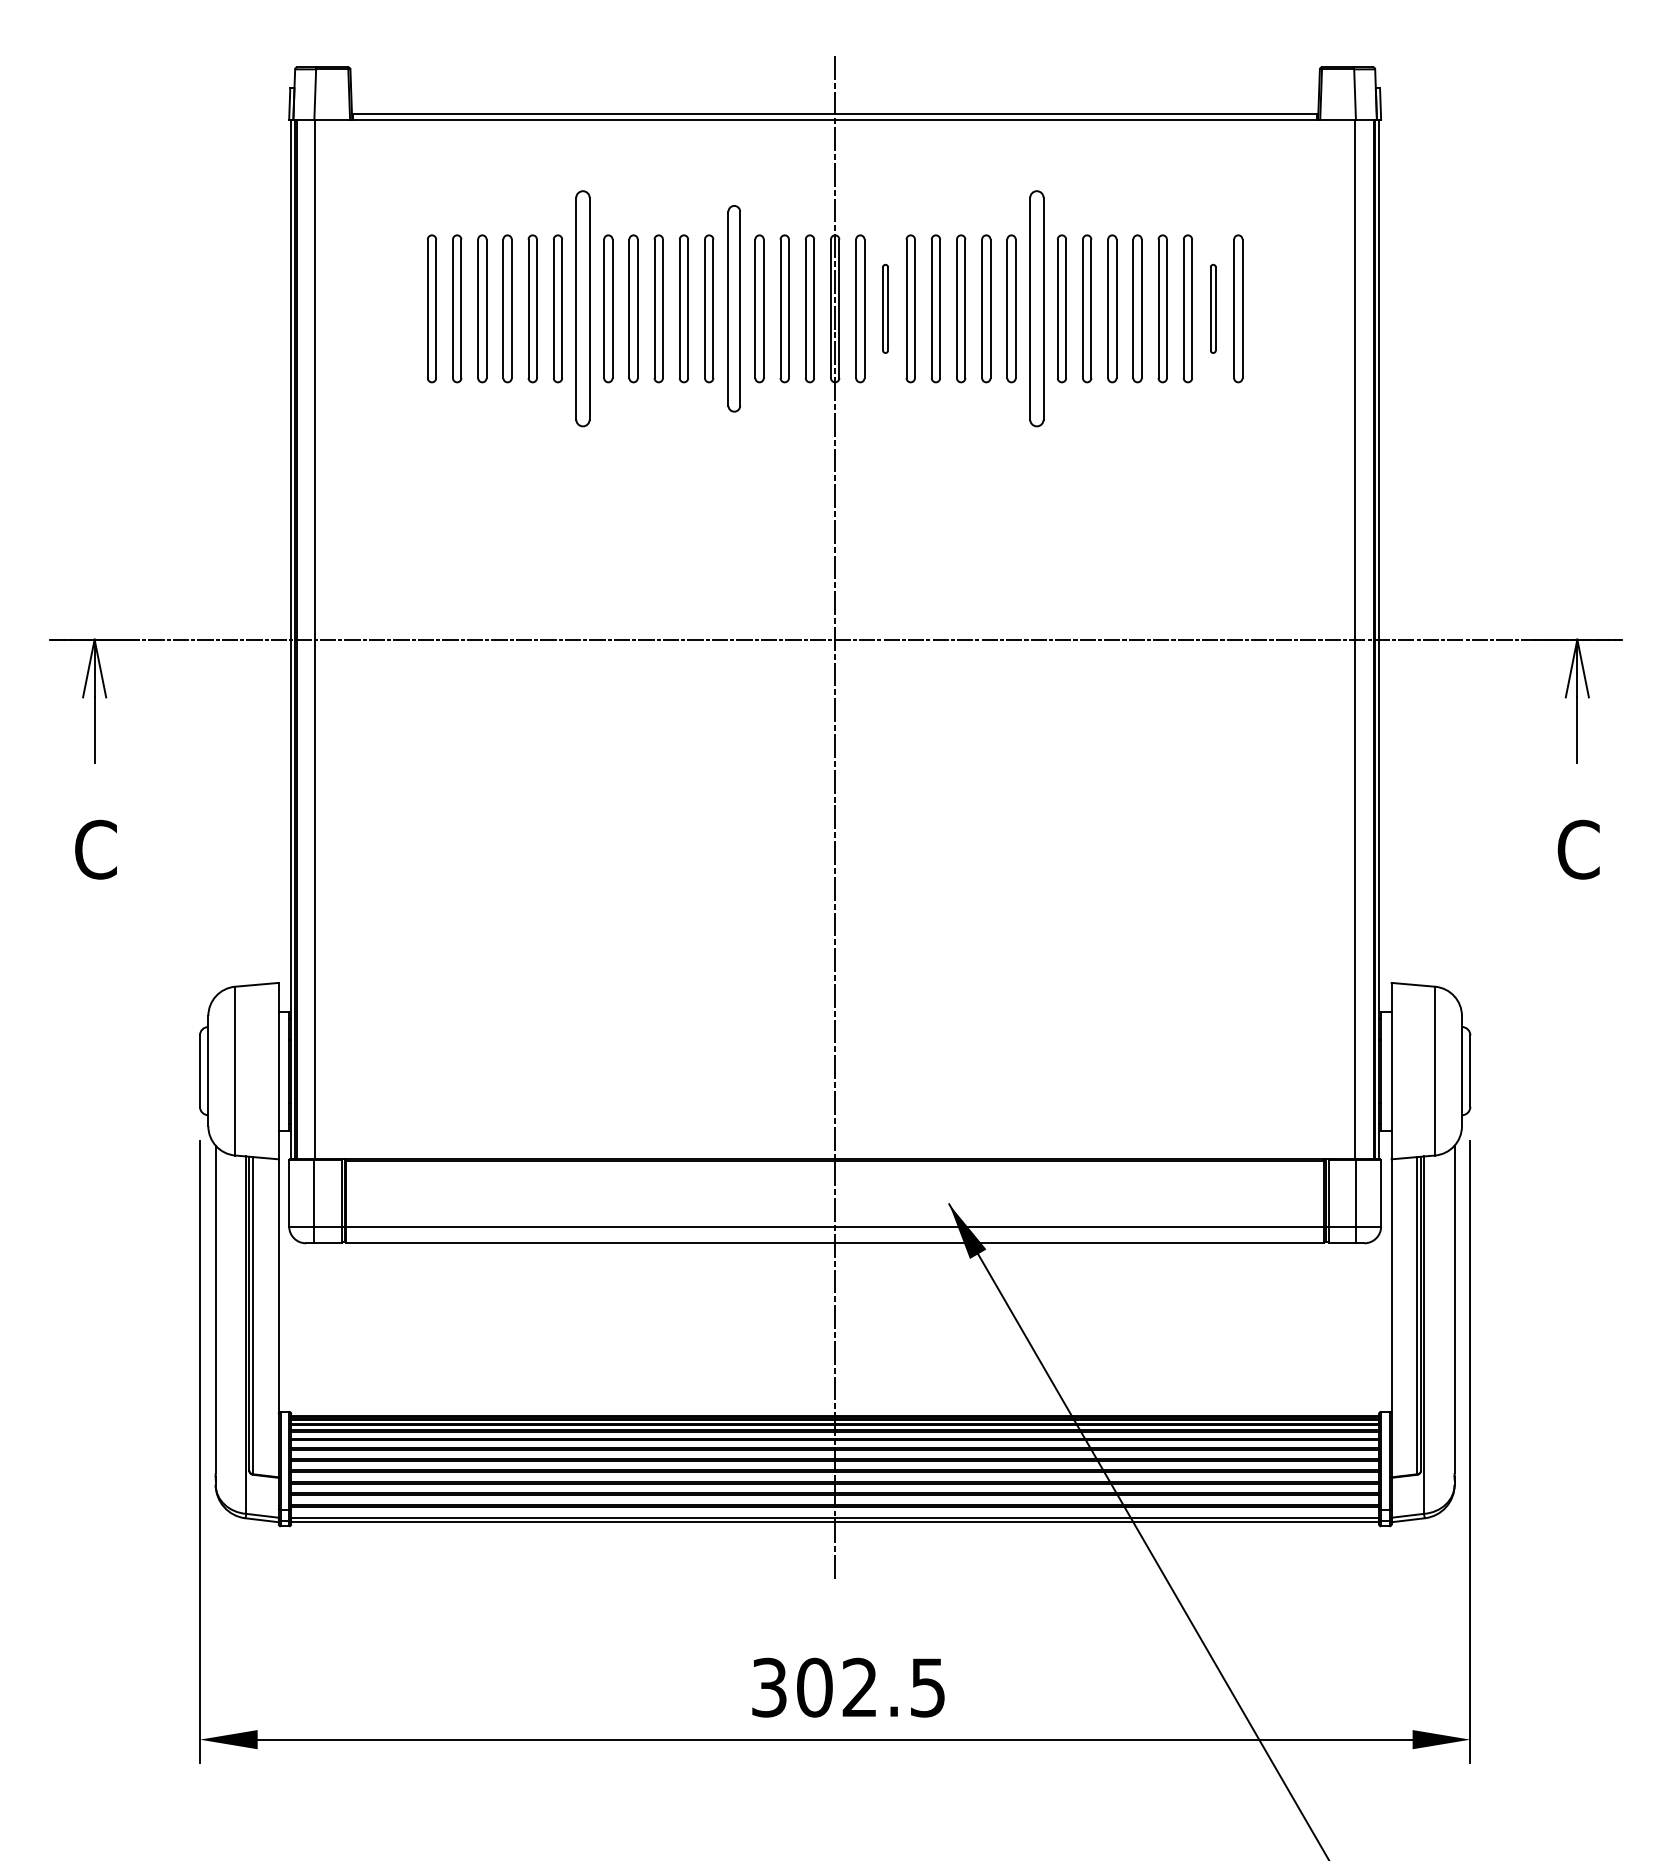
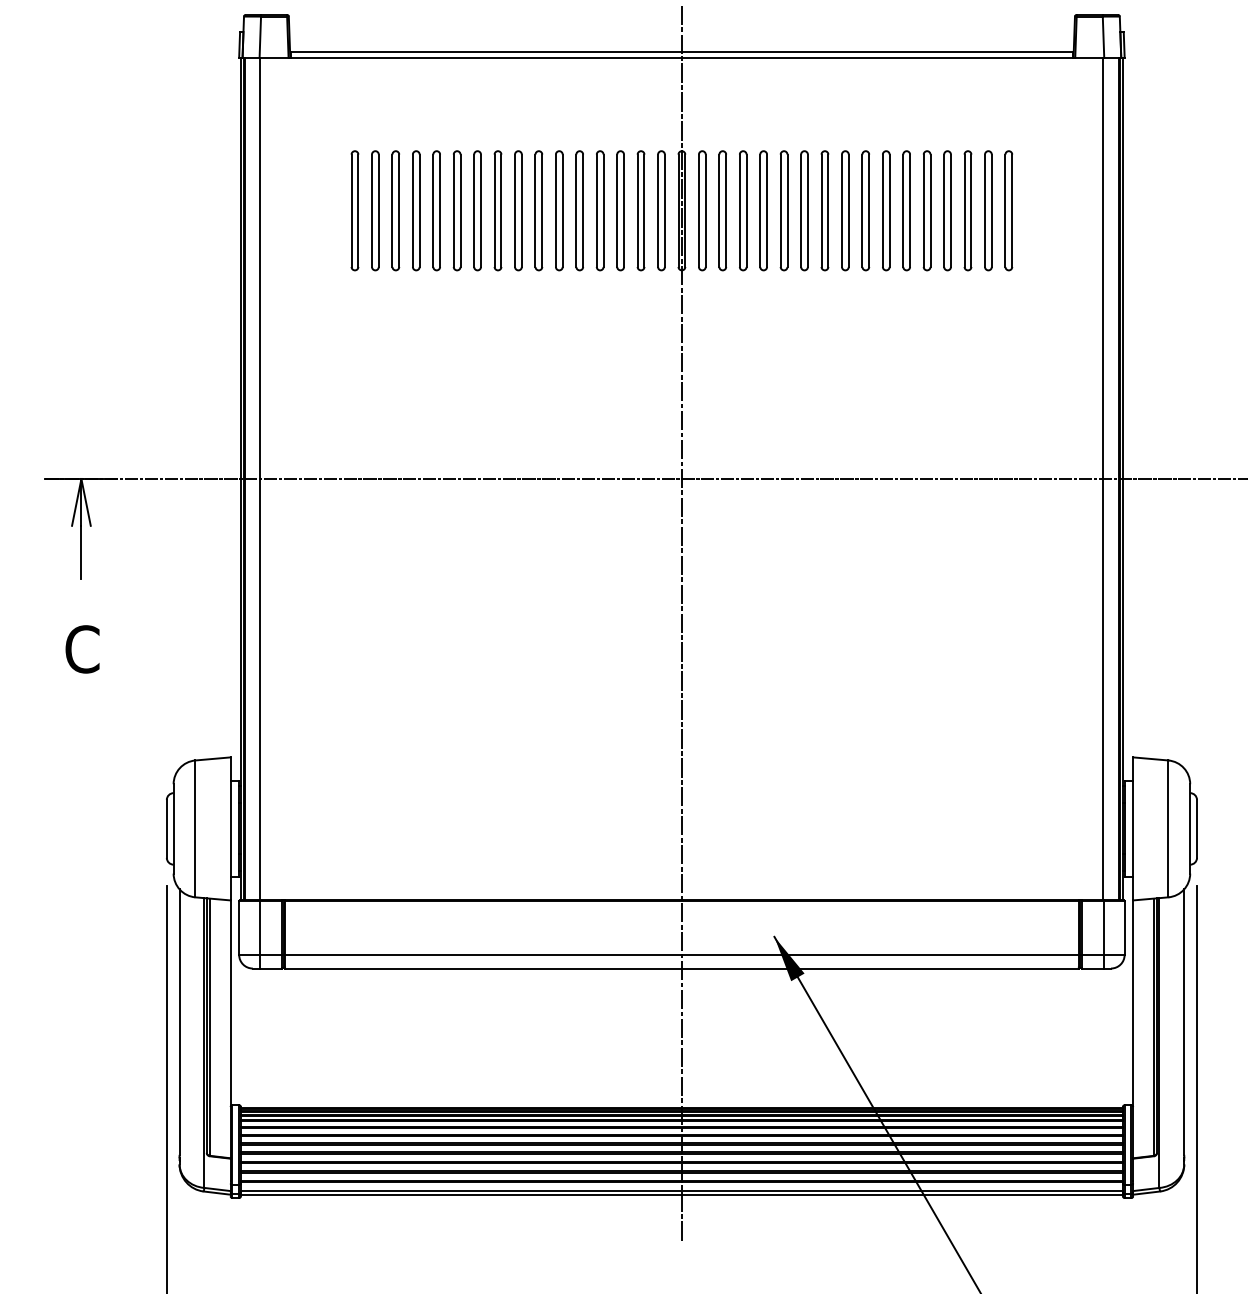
part: (583, 308) -> (477, 210), size x0.62
part: (734, 308) -> (600, 210), size x0.71
part: (885, 308) -> (722, 210), size x1.67
part: (1036, 308) -> (845, 210), size x0.62
part: (1213, 308) -> (988, 210), size x1.67

